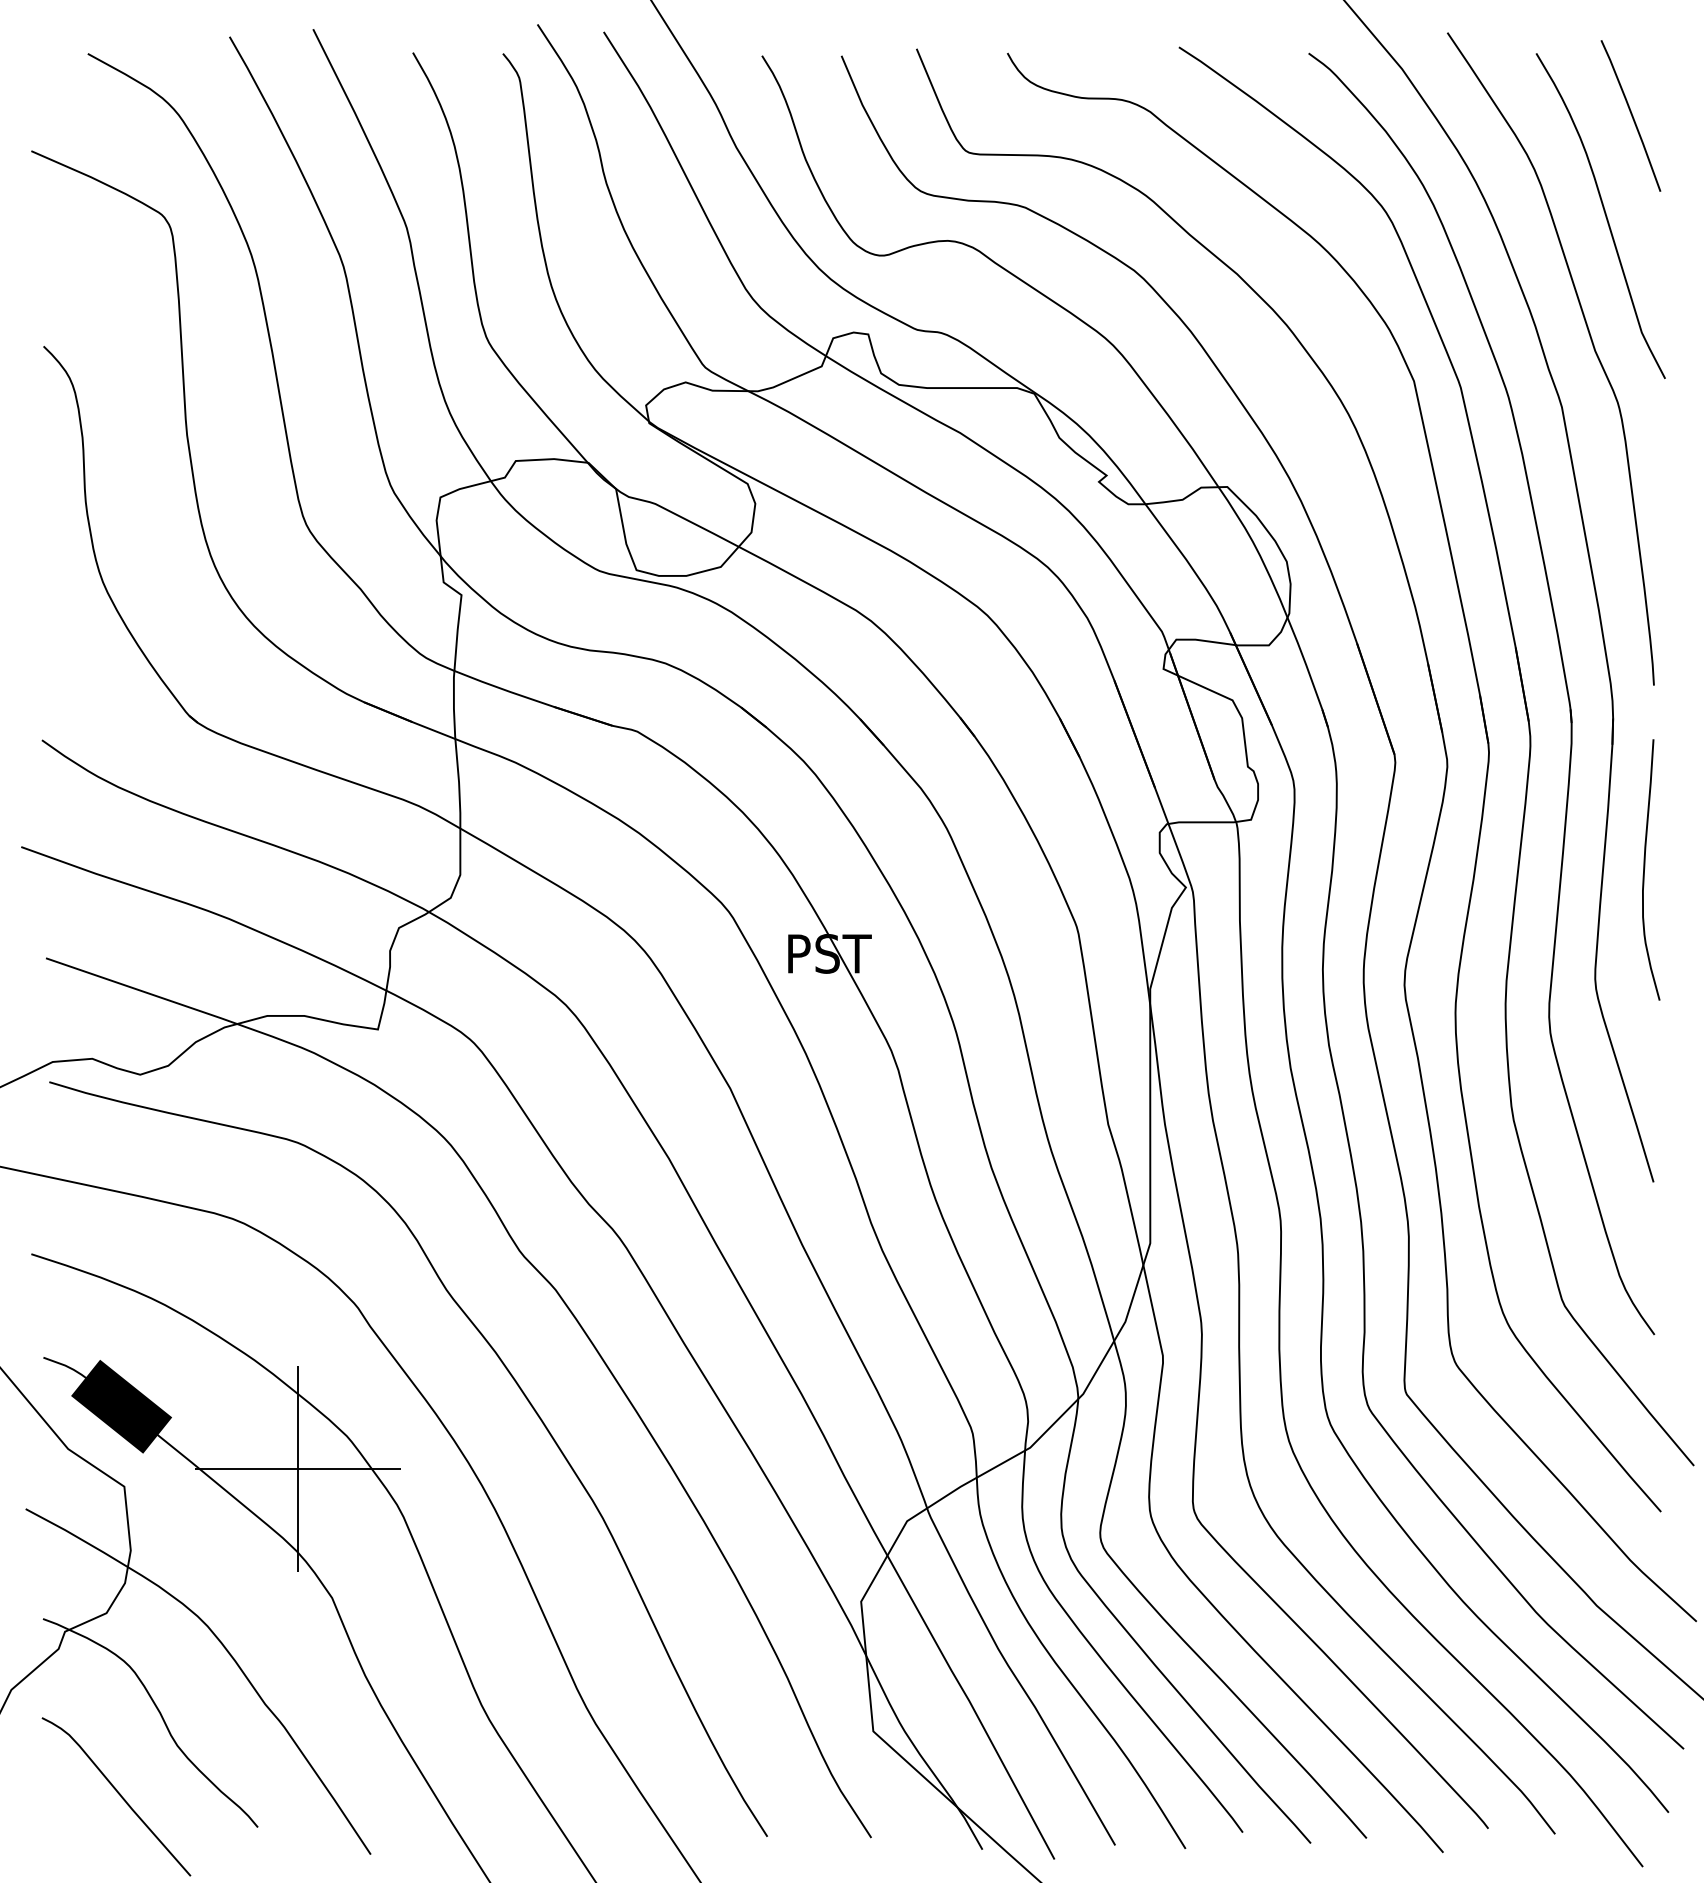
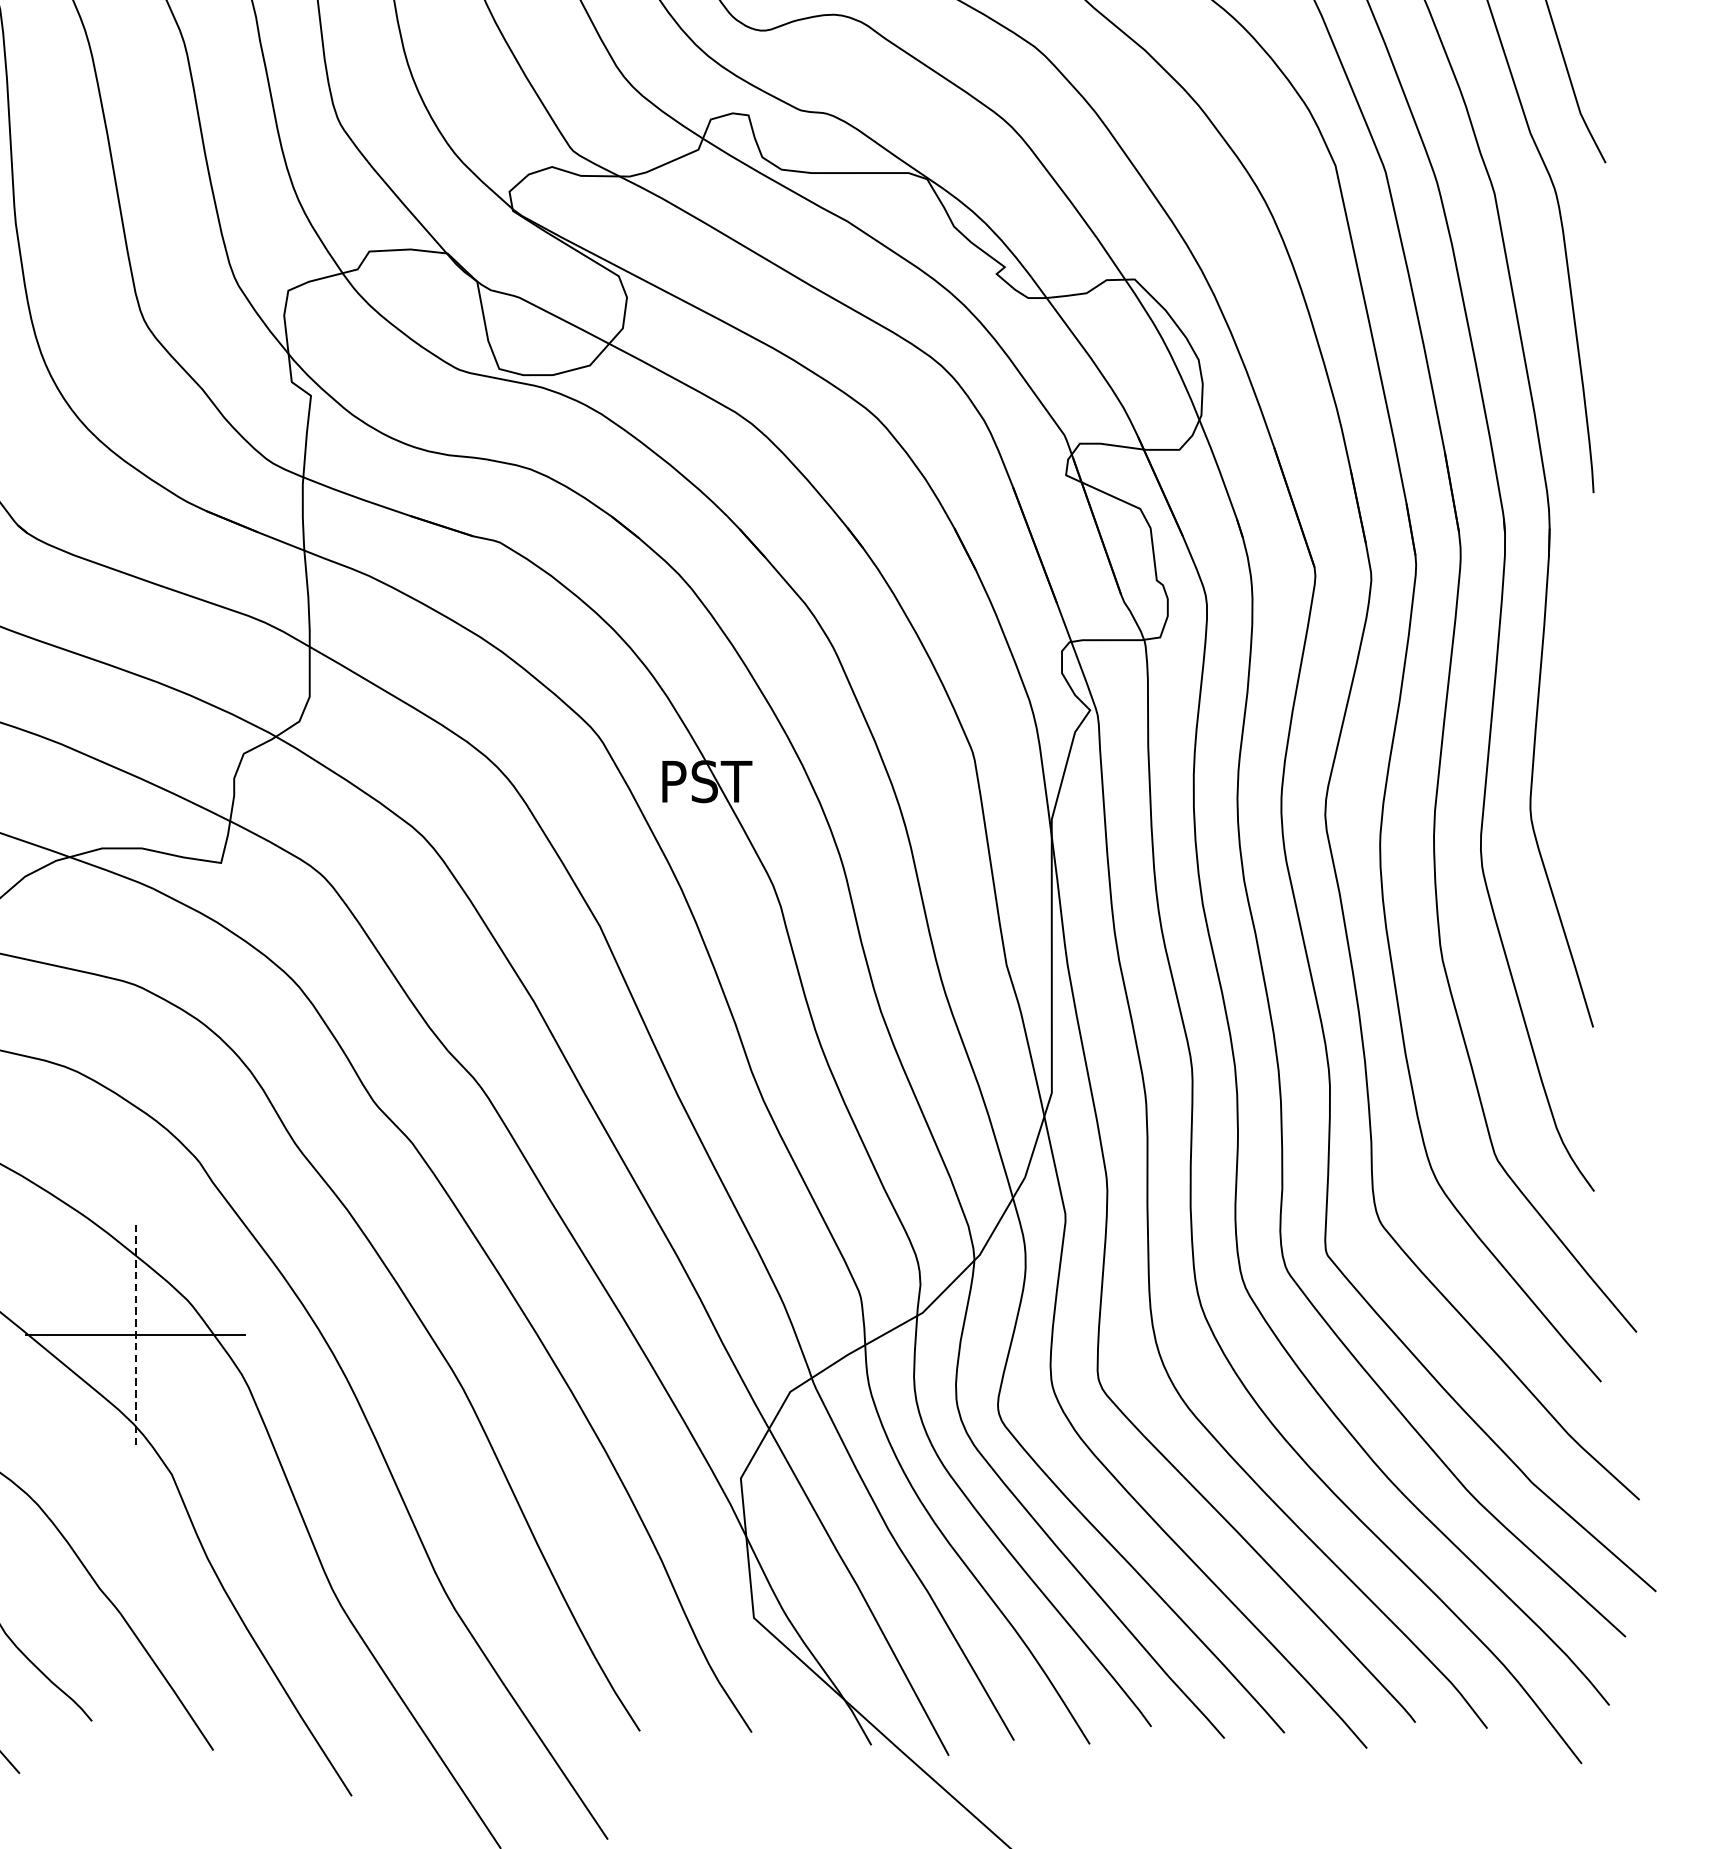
curve: (1645, 868) -> (1584, 689), removed
line: (298, 1469) -> (135, 1336), solid -> dashed

